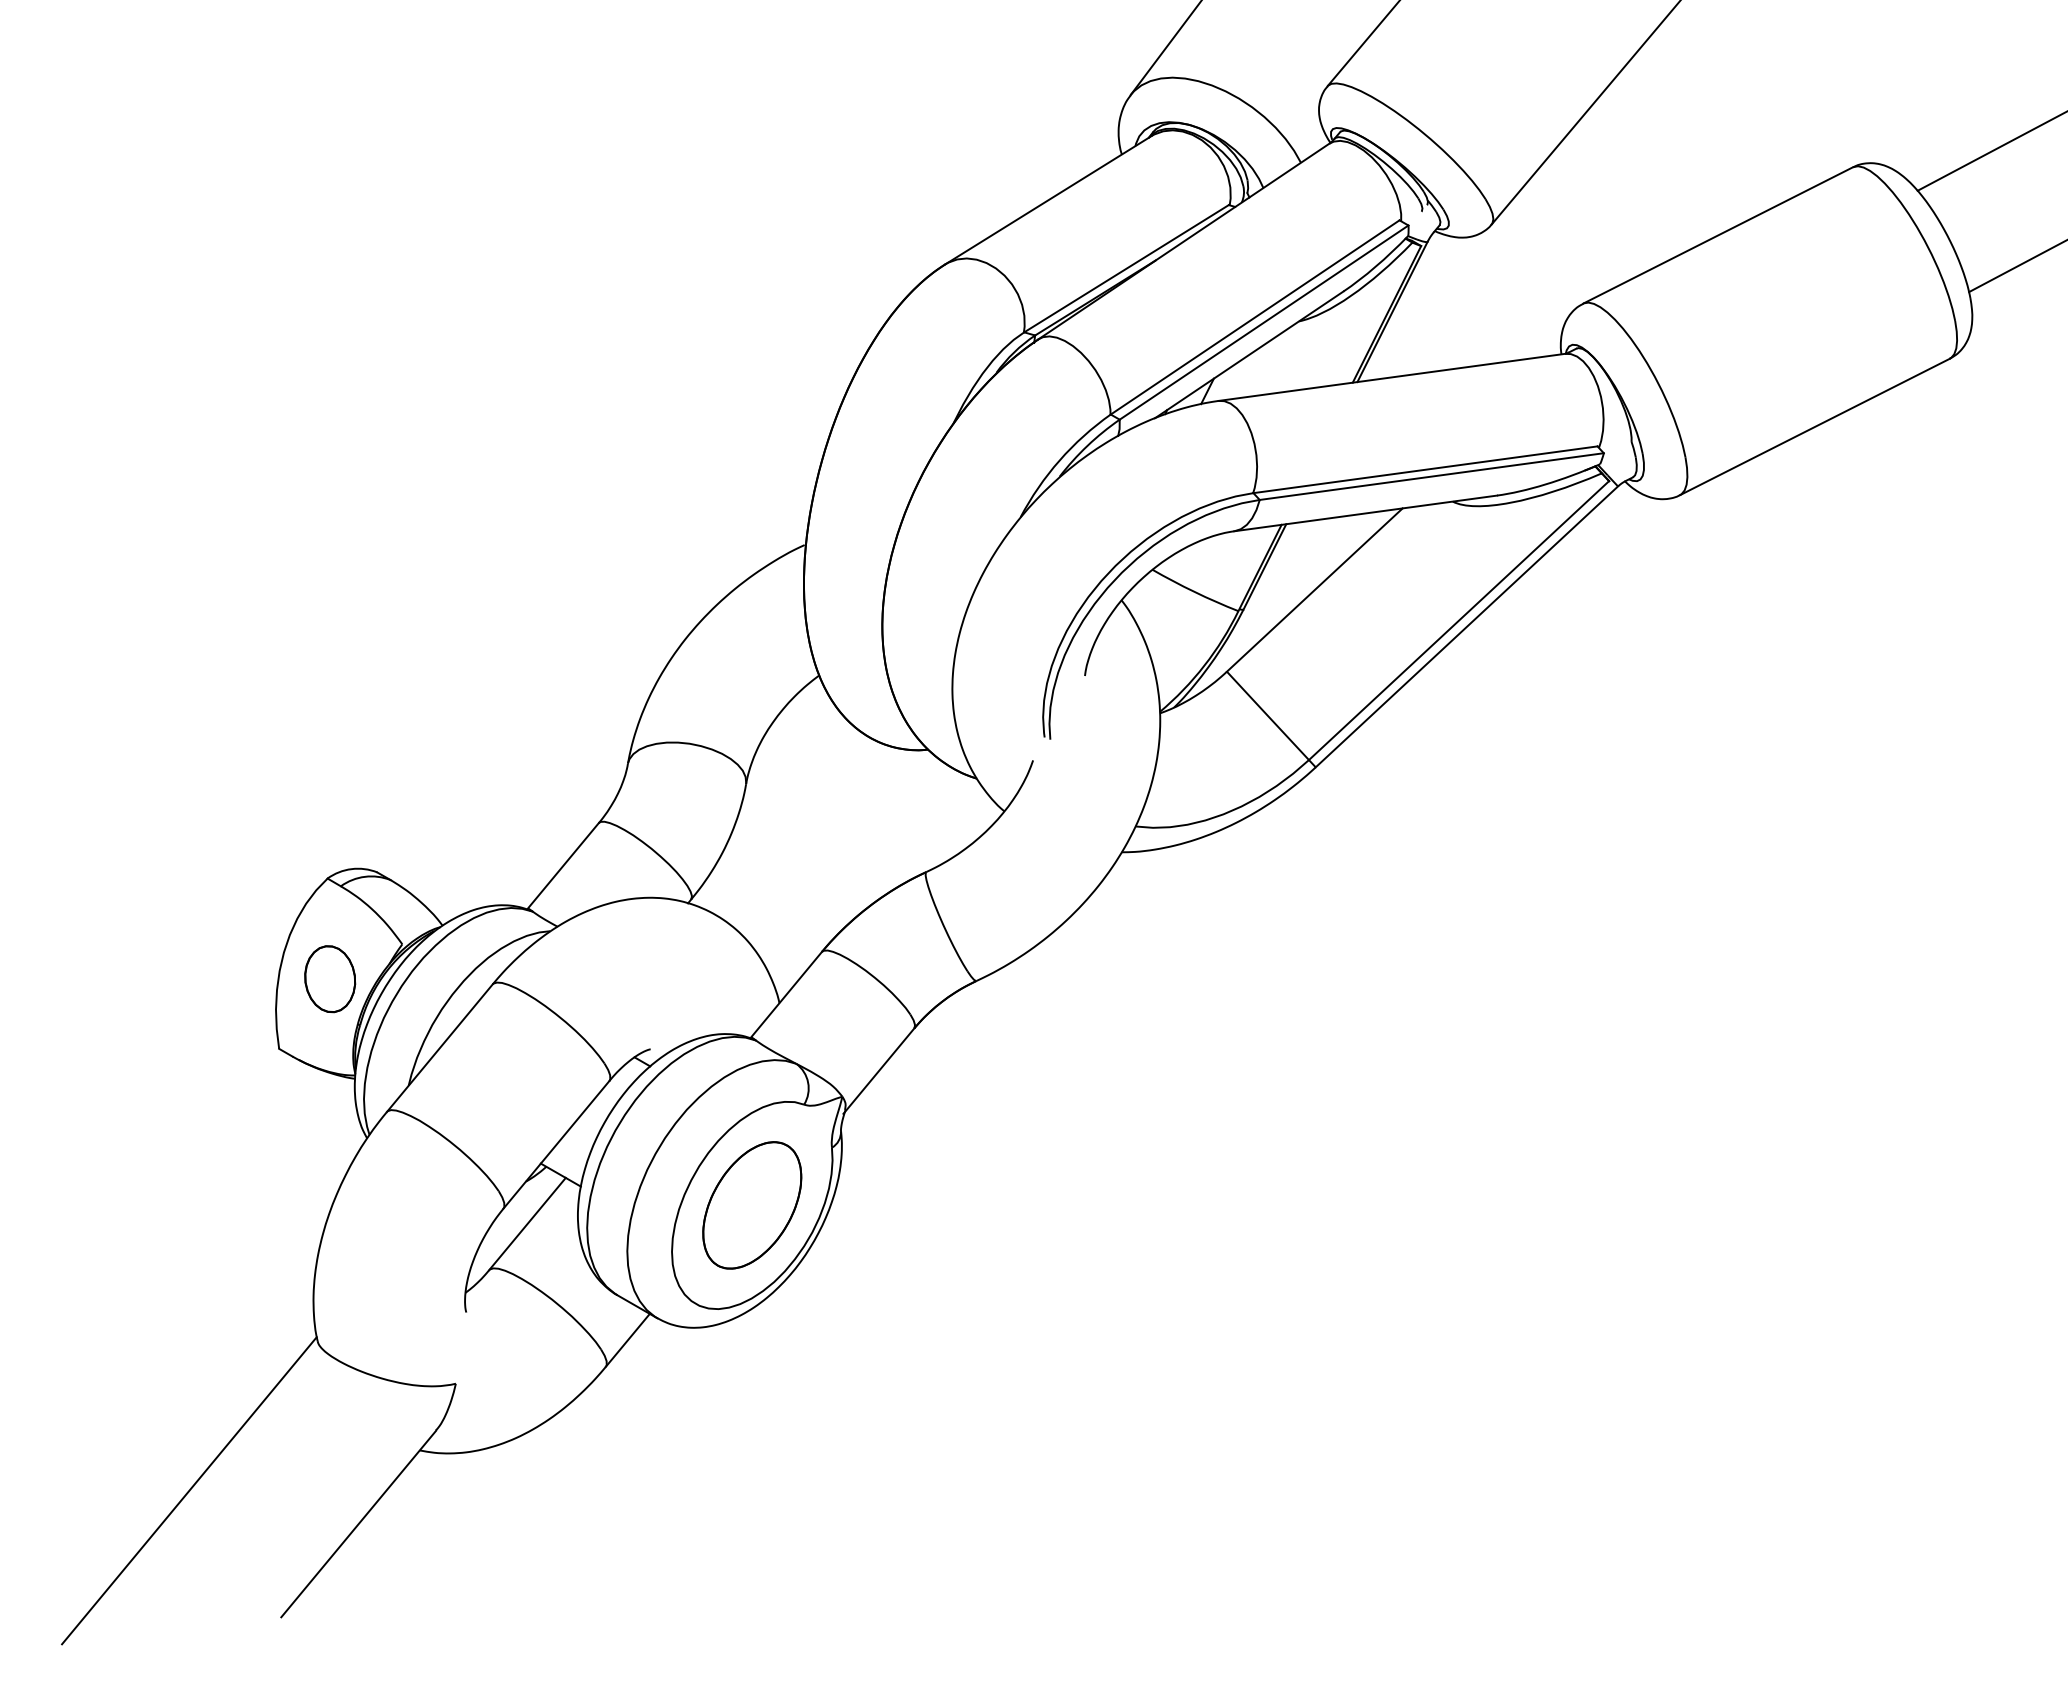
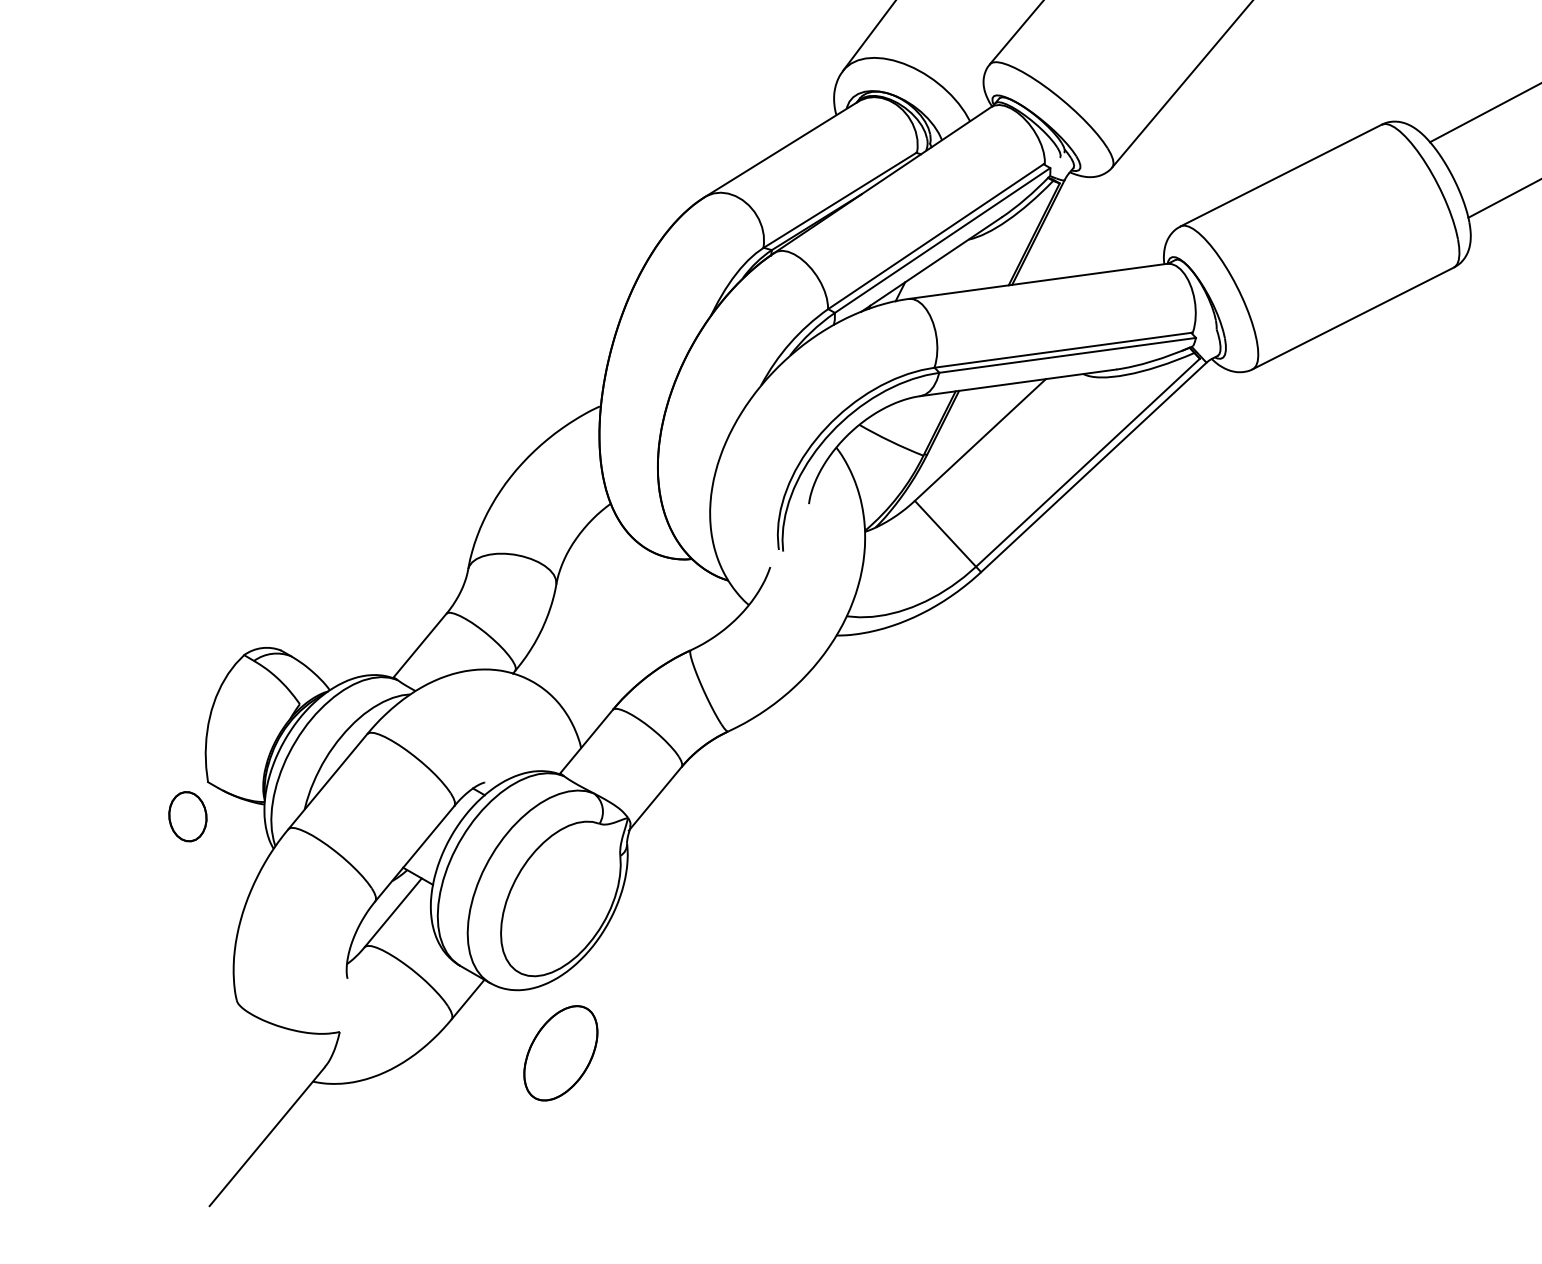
part: (330, 979) -> (188, 816), moved
part: (752, 1205) -> (561, 1053), moved
line: (189, 1490) -> (141, 1111), removed

